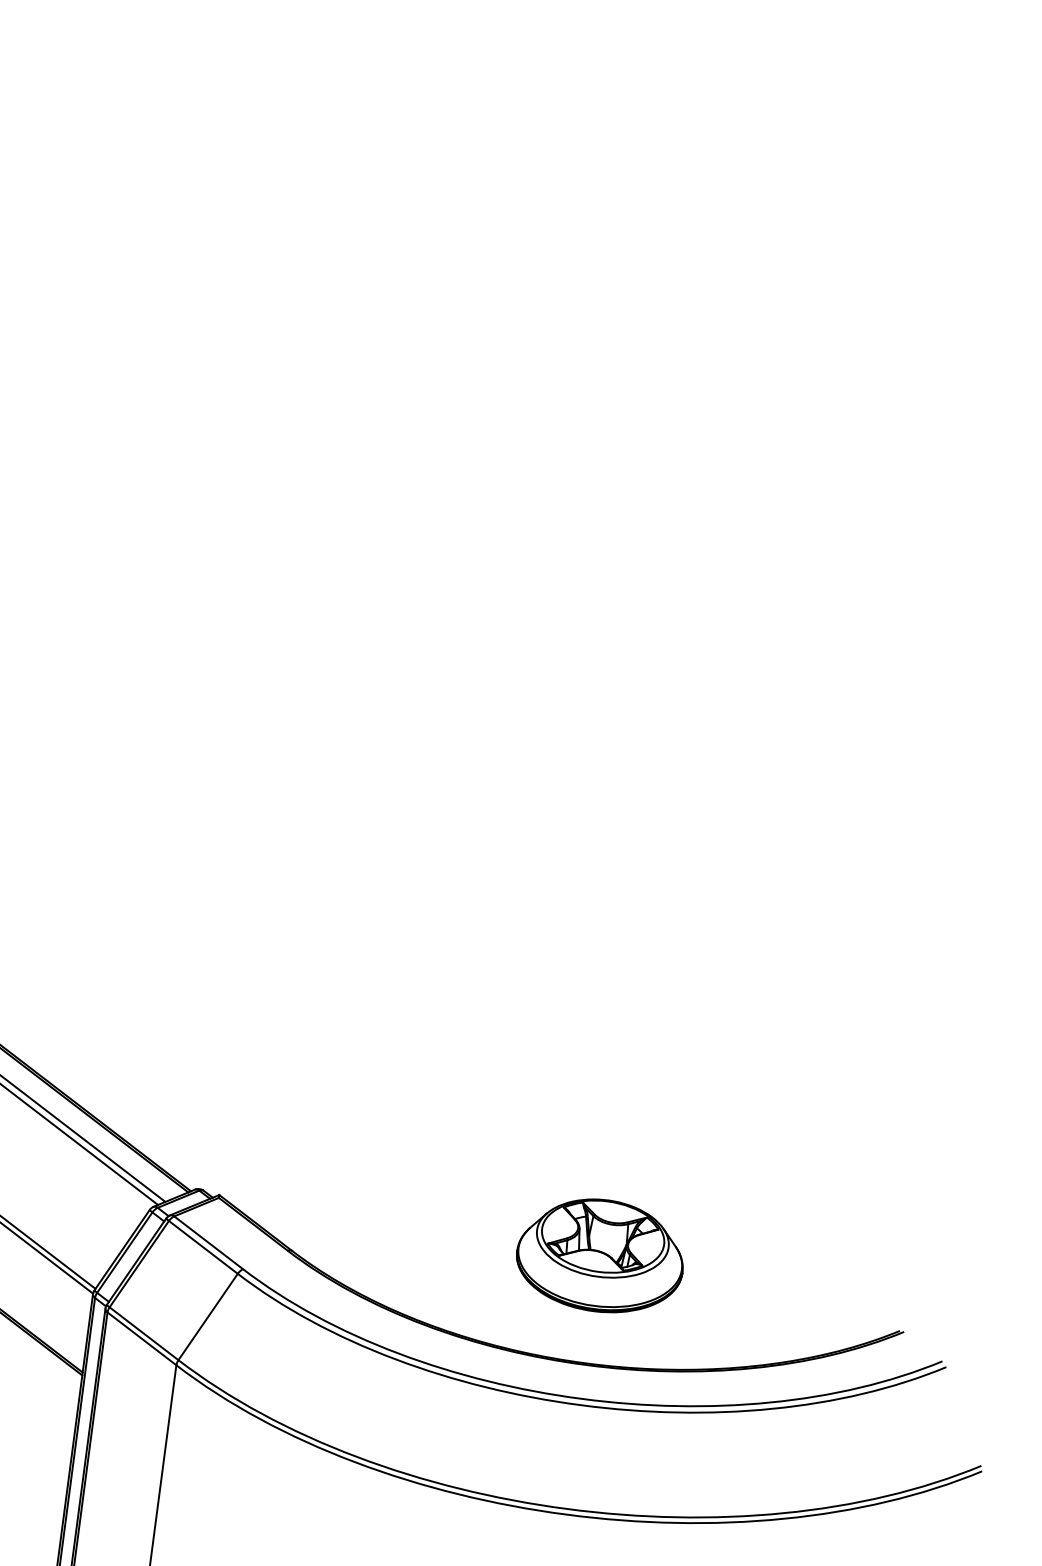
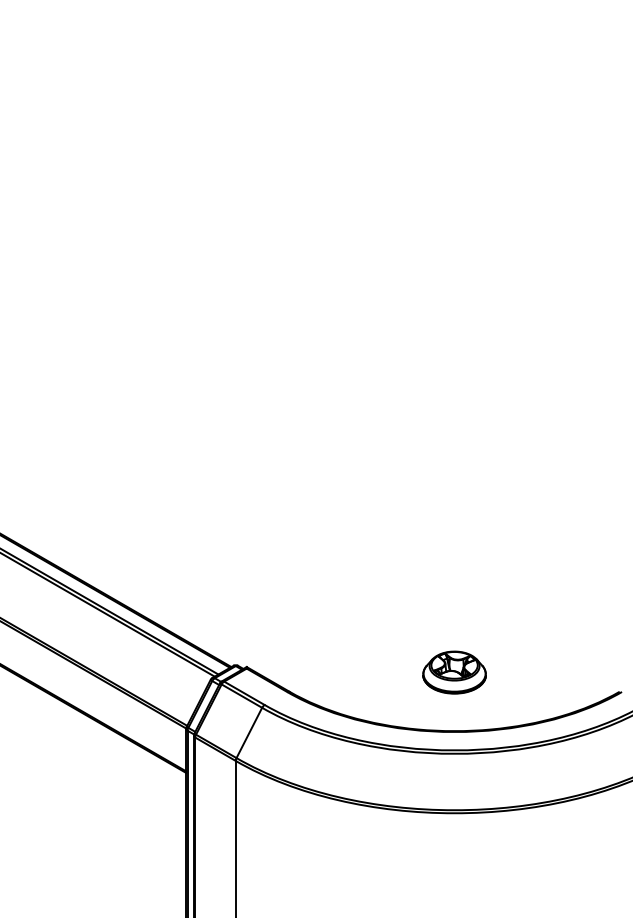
part: (600, 1255) -> (454, 672), size x0.7

